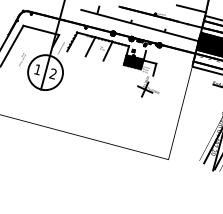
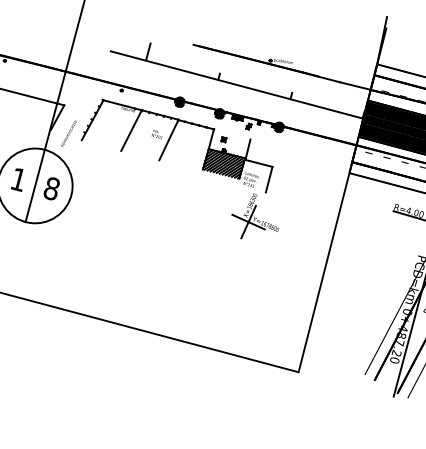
line: (191, 8) -> (347, 48), removed
text: (52, 73) -> (50, 187), 2 -> 8

